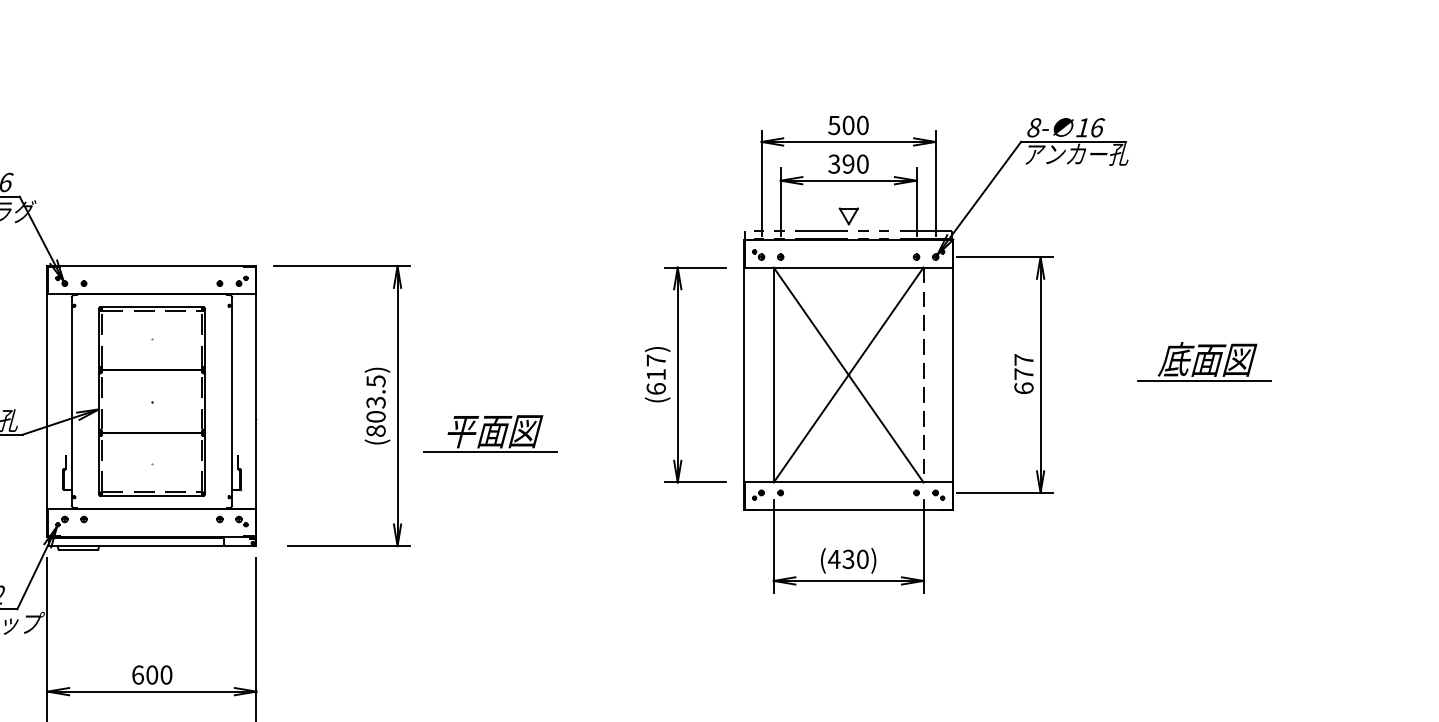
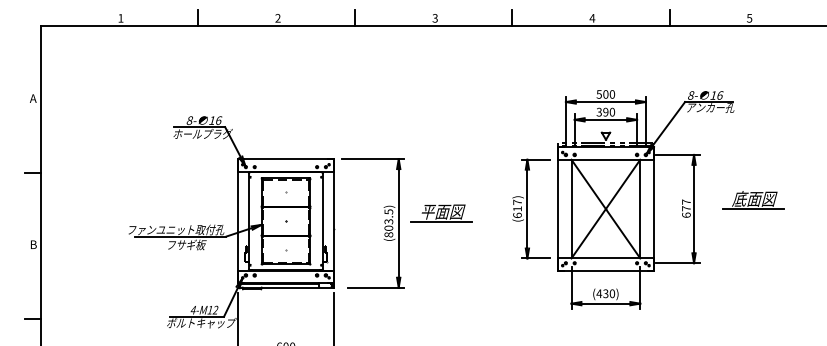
part: (1204, 362) -> (753, 200), moved
line: (923, 375) -> (640, 209), dashed -> solid
part: (490, 434) -> (441, 213), moved

